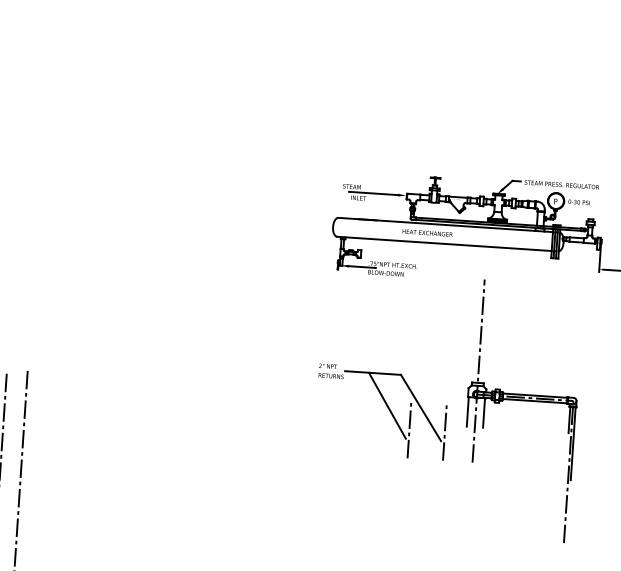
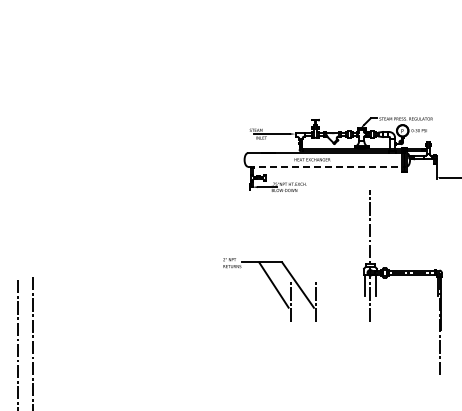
line: (443, 243) -> (324, 166), solid -> dashed
part: (521, 401) -> (402, 275), moved
part: (380, 411) -> (269, 289), moved

